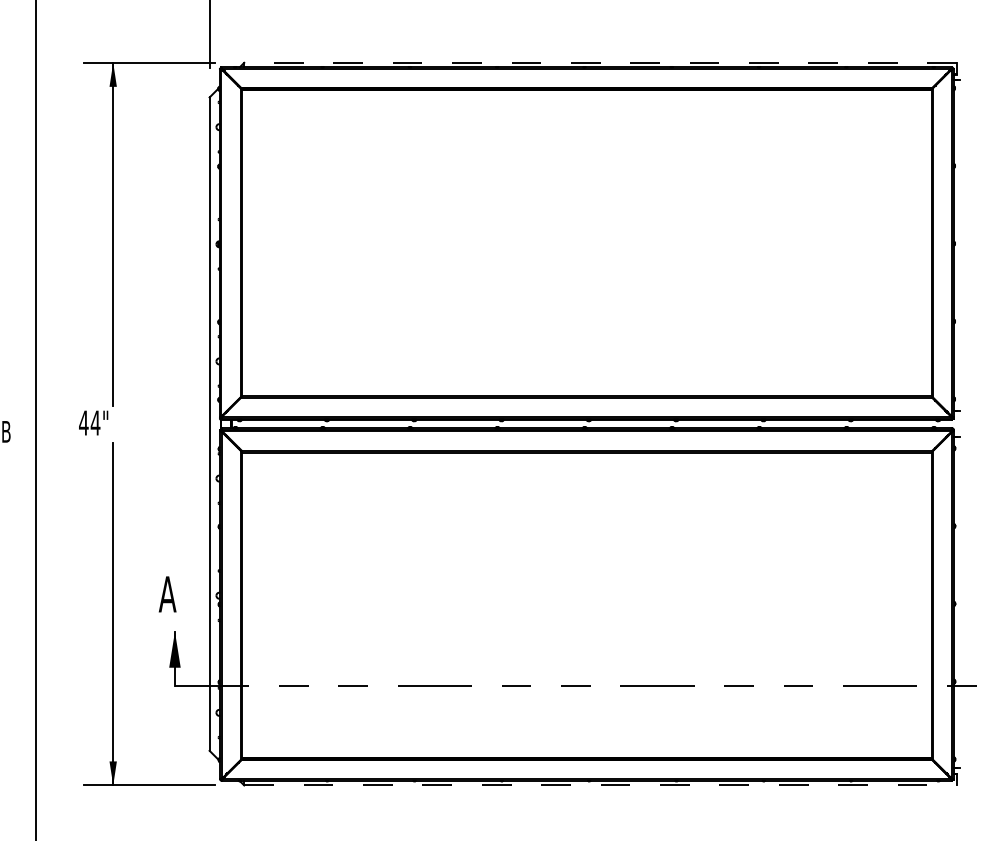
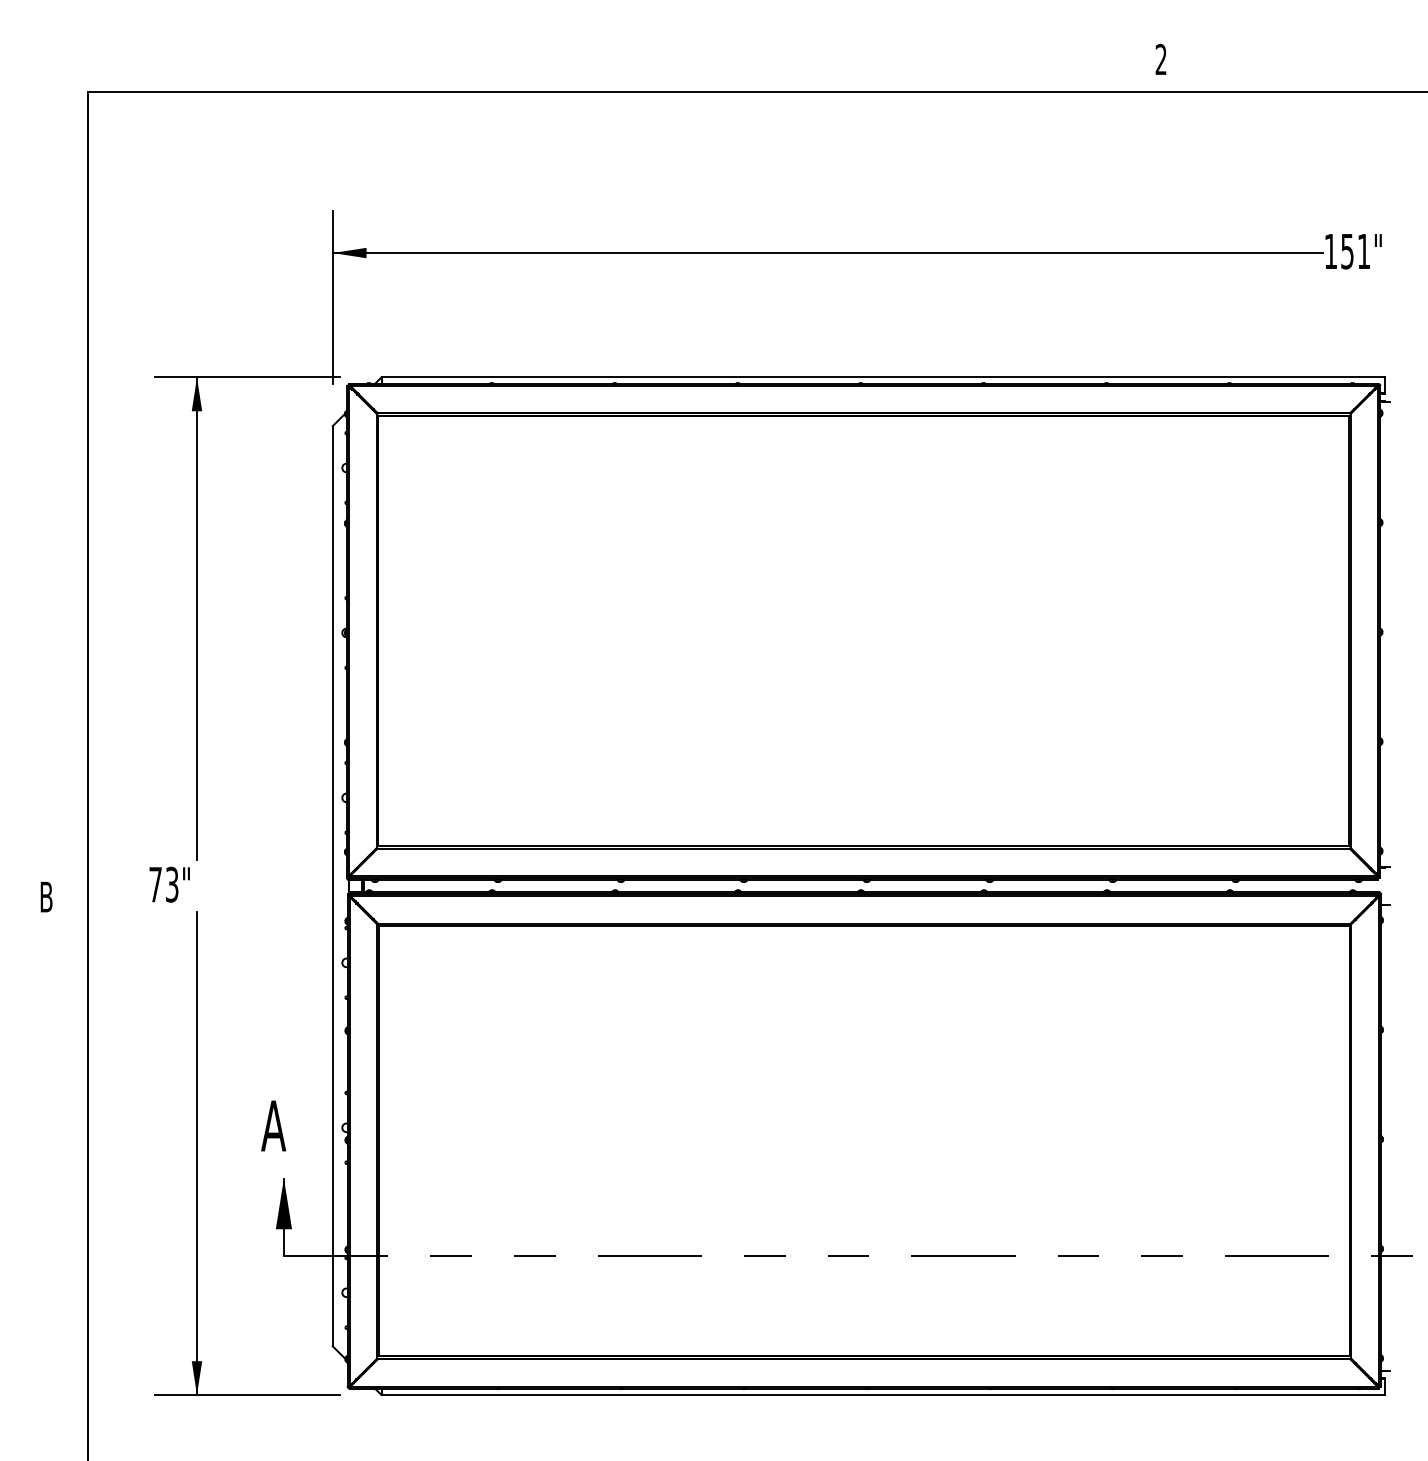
line: (600, 62) -> (883, 377), dashed -> solid
text: (89, 422) -> (163, 884), 44" -> 73"
line: (600, 785) -> (883, 1395), dashed -> solid

